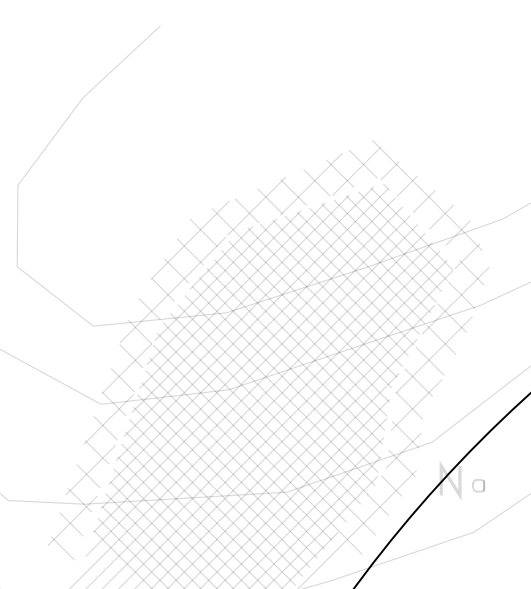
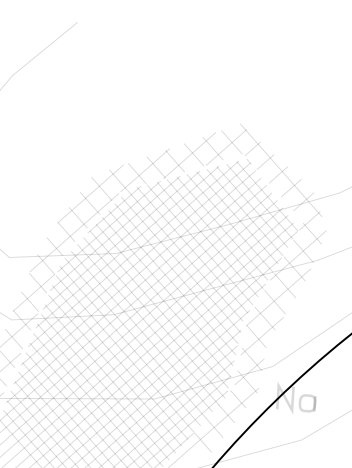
part: (478, 485) -> (307, 403), size x1.67

